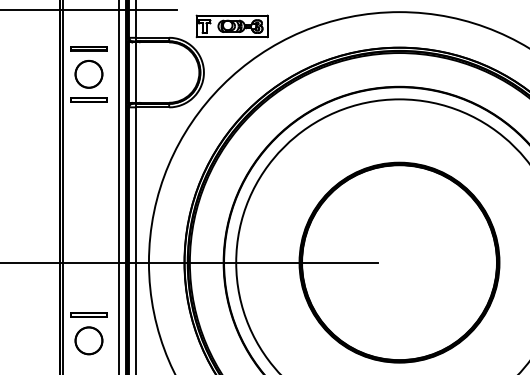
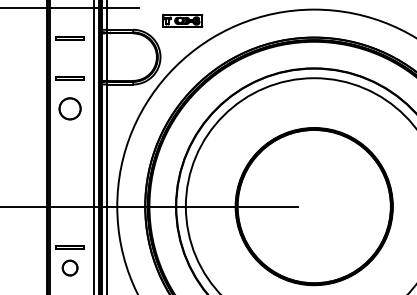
part: (231, 26) -> (182, 20), size x0.7
circle: (88, 74) -> (69, 108), moved
circle: (88, 340) -> (69, 267), size x0.7

